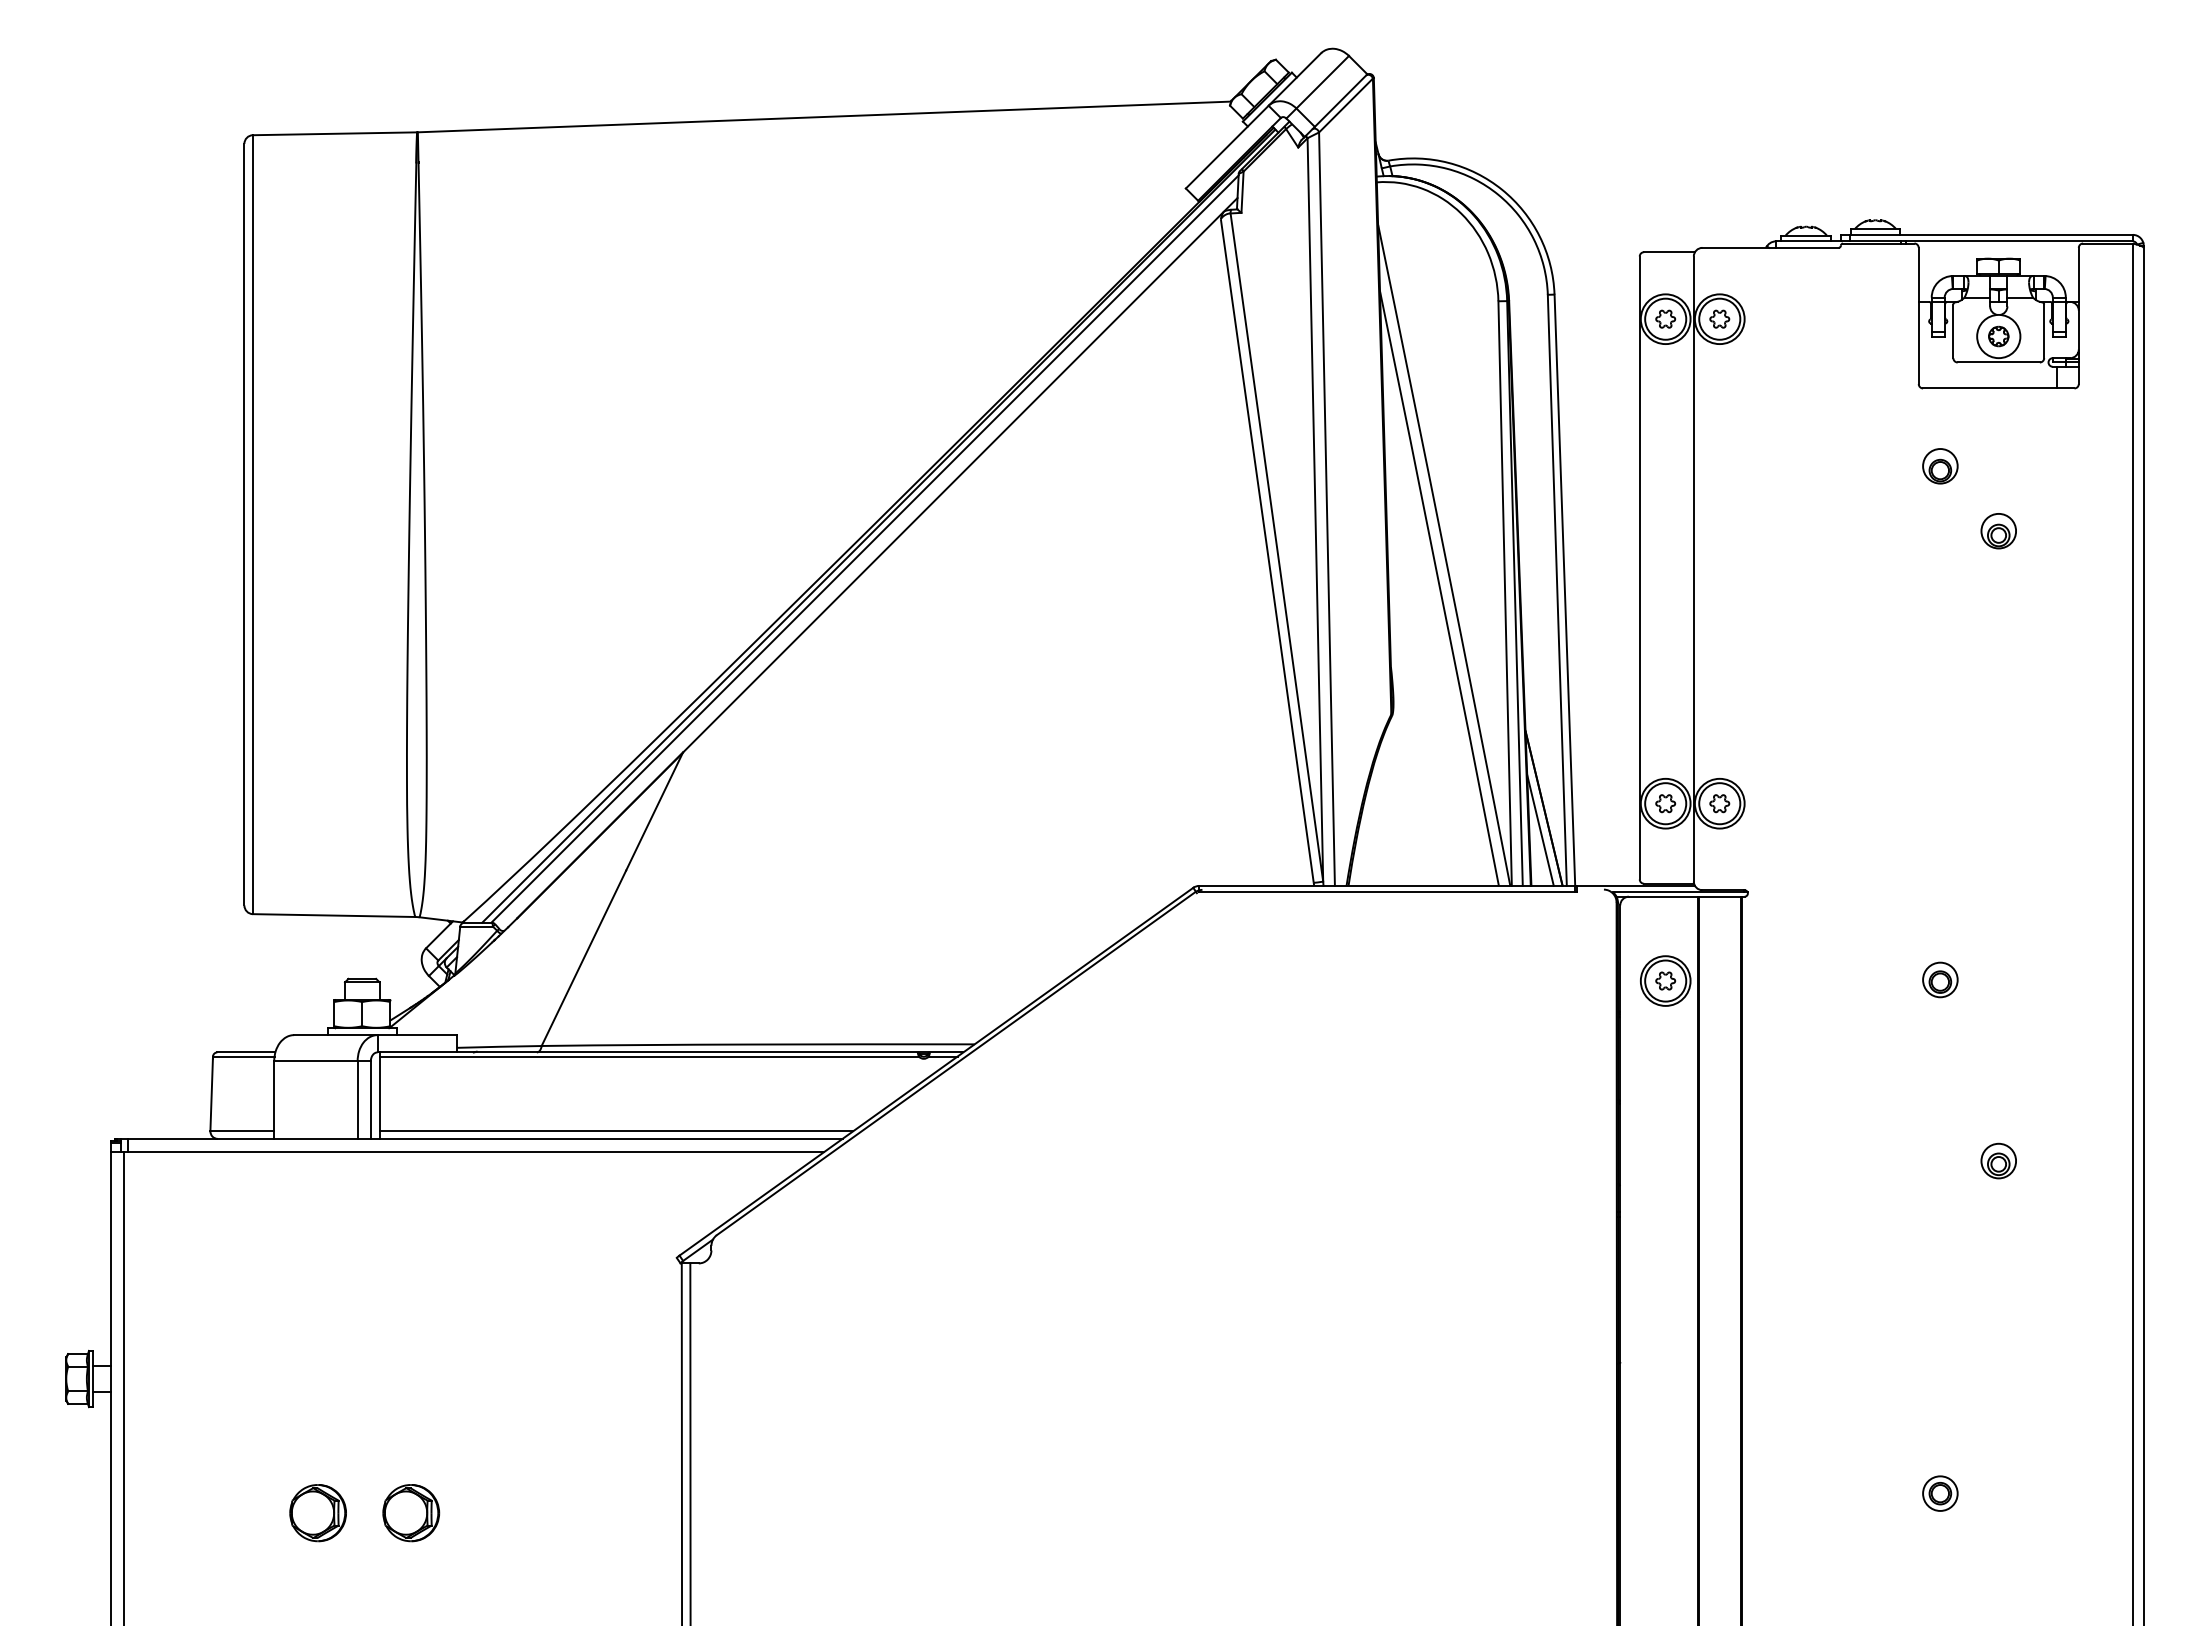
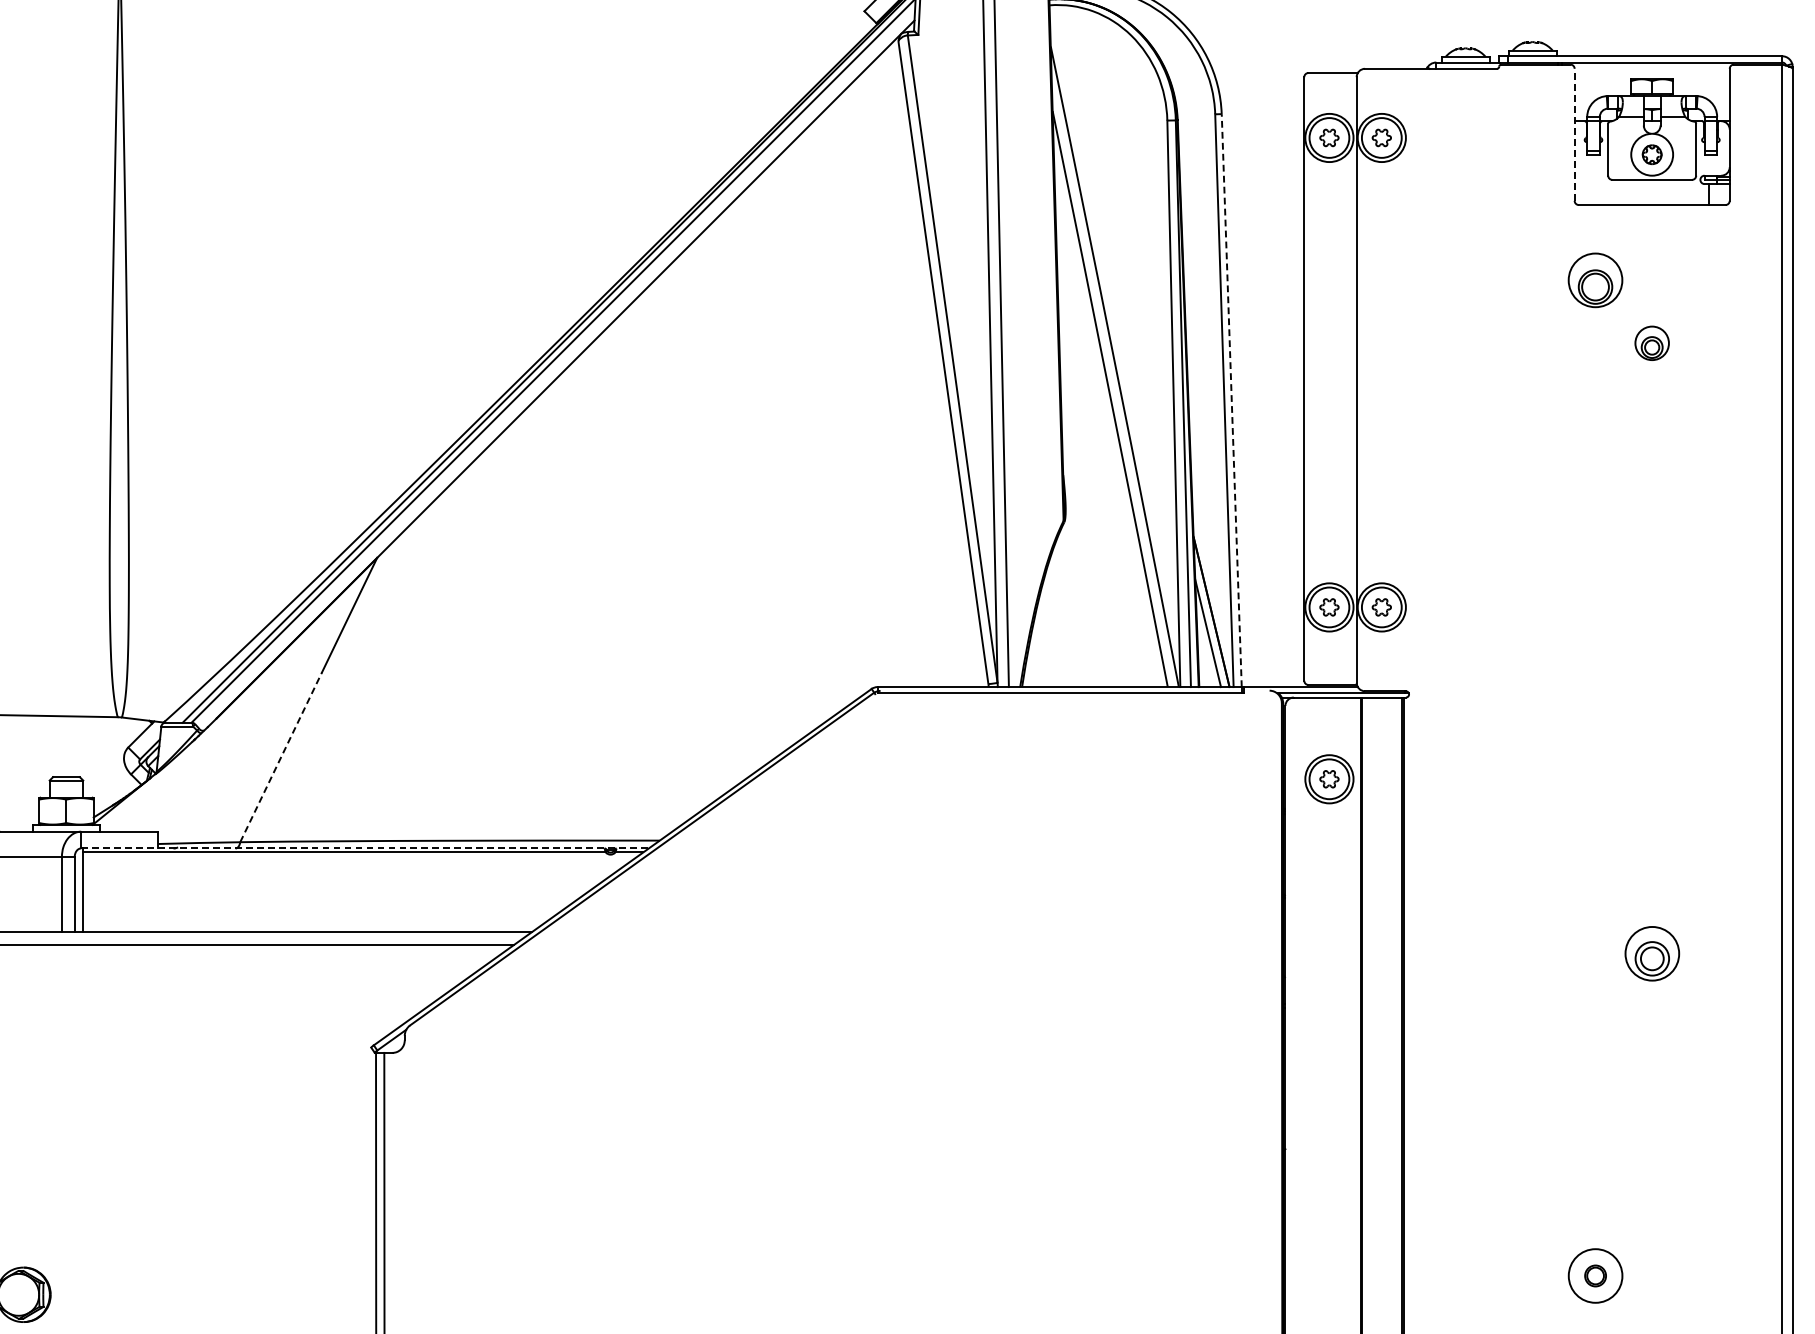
line: (1918, 315) -> (1574, 134), solid -> dashed
part: (1940, 466) -> (1595, 280), size x1.6
line: (1564, 590) -> (1231, 400), solid -> dashed
line: (584, 957) -> (281, 756), solid -> dashed
part: (1940, 979) -> (1595, 777), removed
line: (670, 1052) -> (365, 848), solid -> dashed
line: (616, 1131) -> (312, 925), removed
part: (1998, 1160) -> (1651, 953), size x1.6
circle: (1940, 1493) -> (1595, 1275), size x1.6
part: (411, 1513) -> (114, 1295), removed

